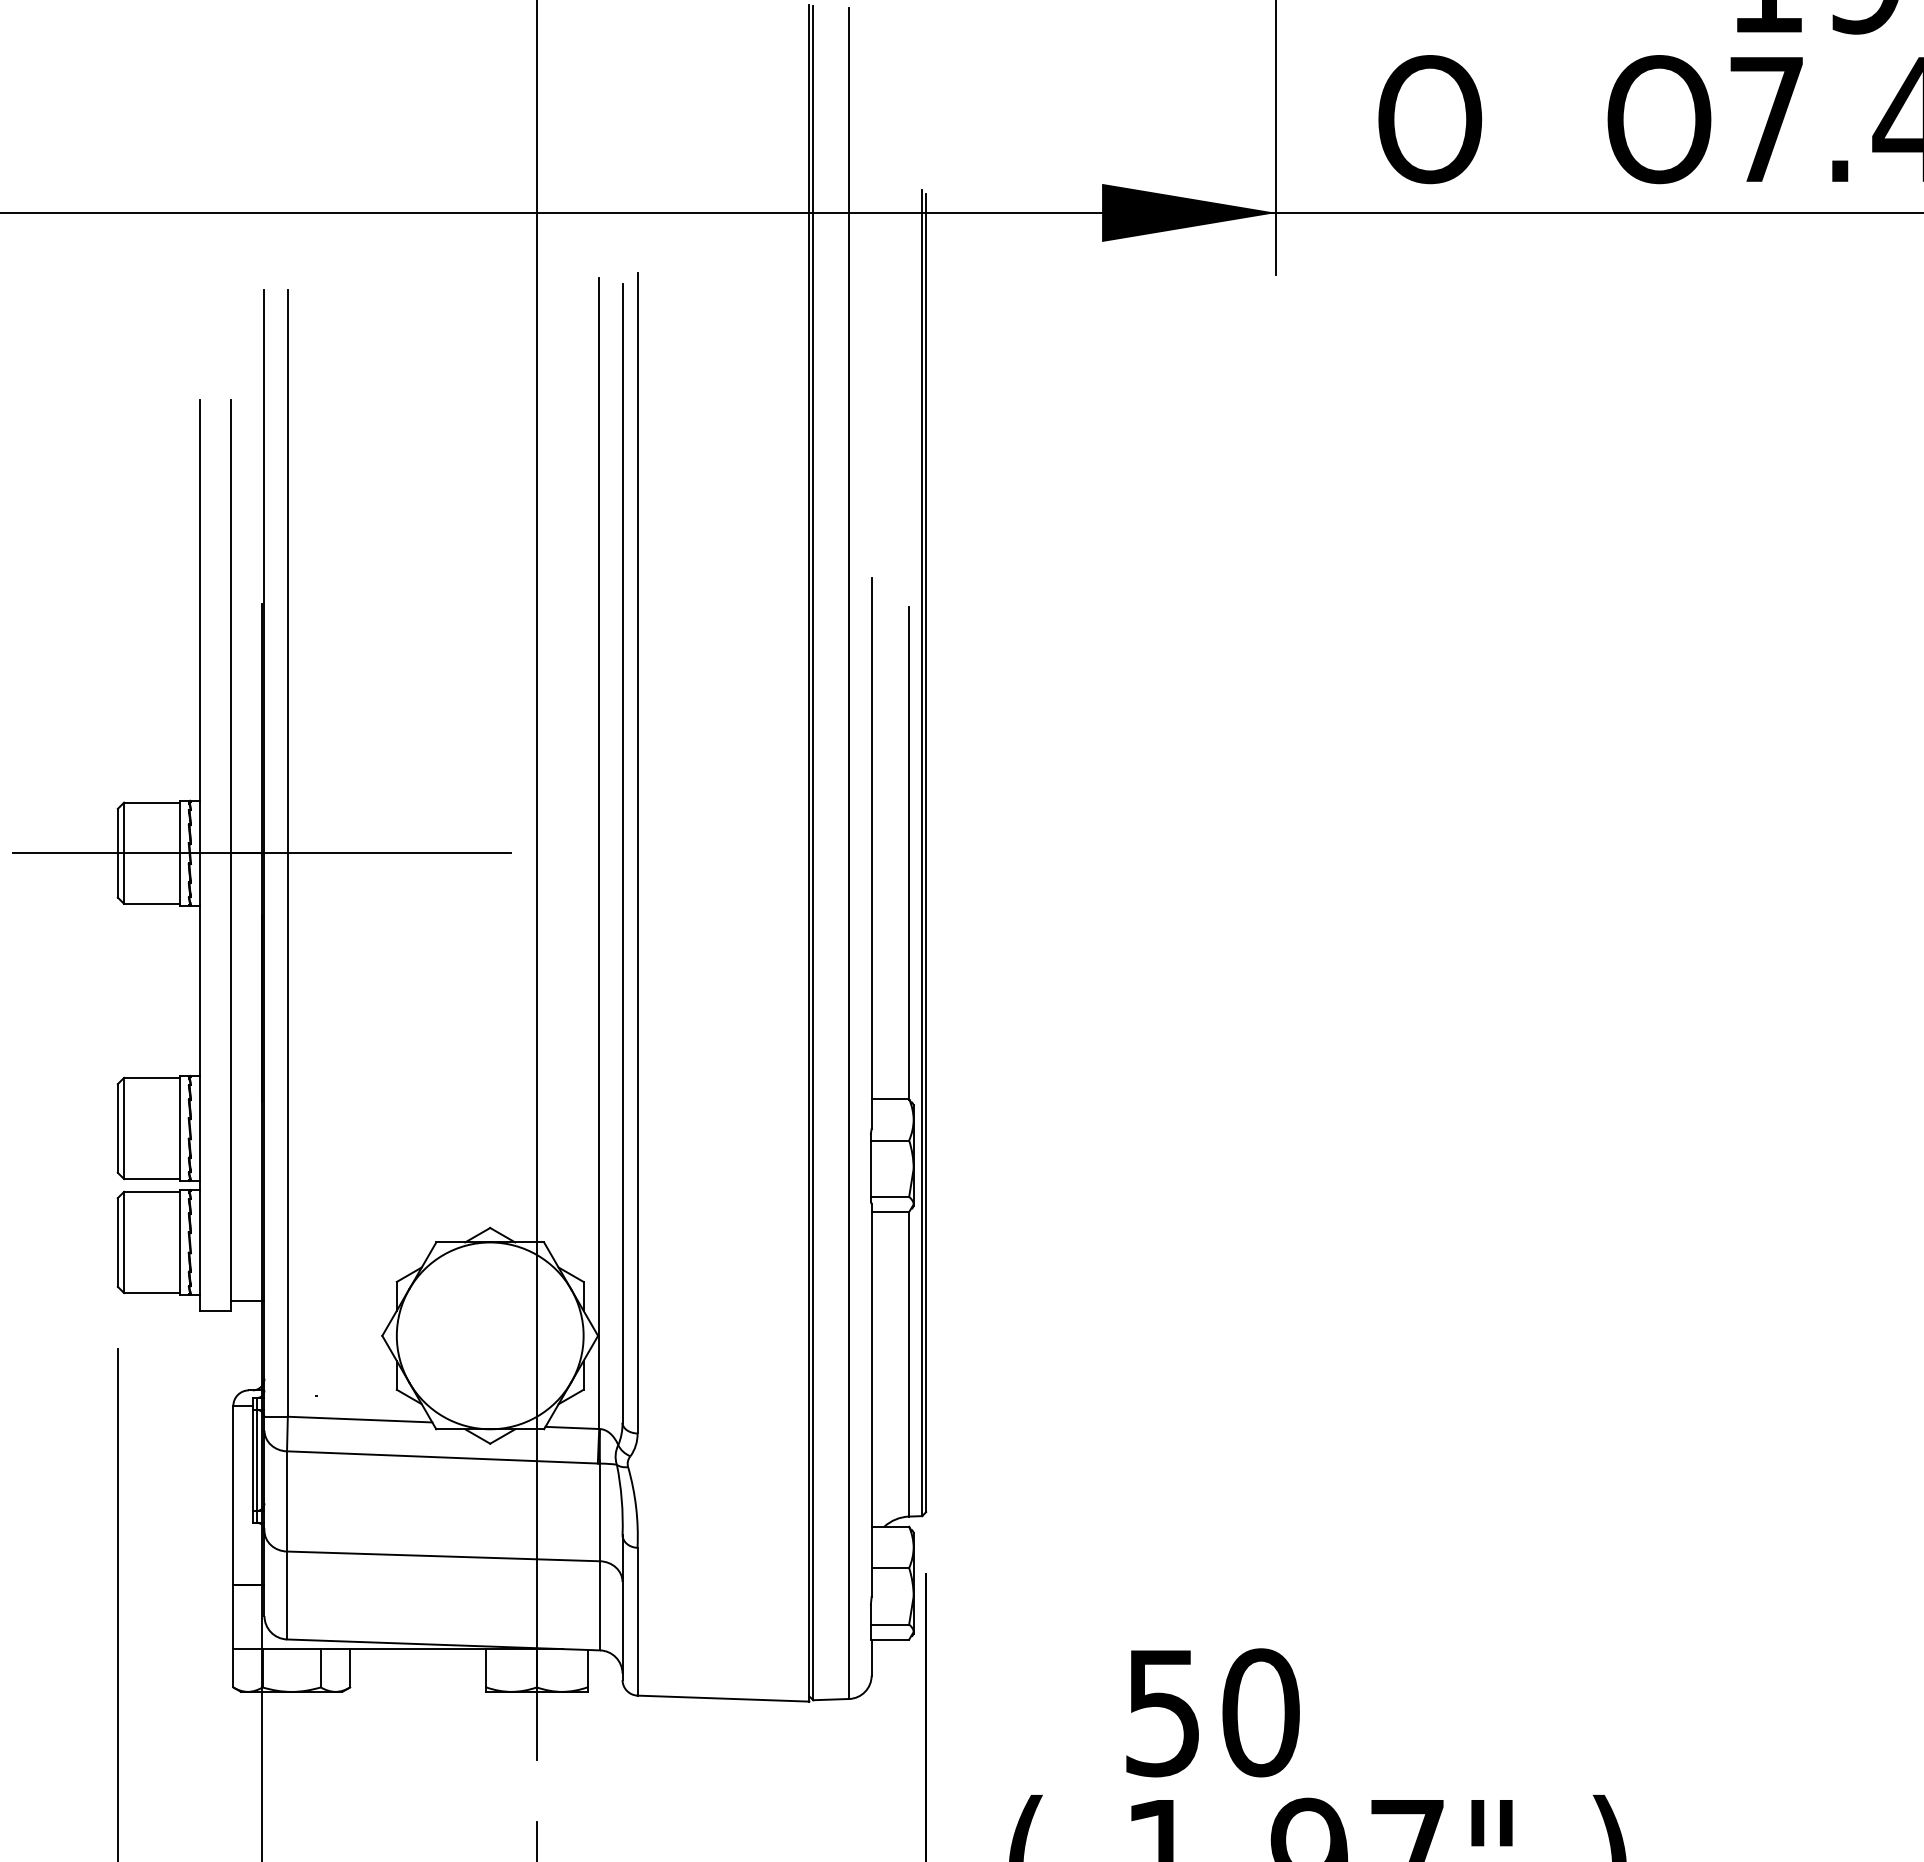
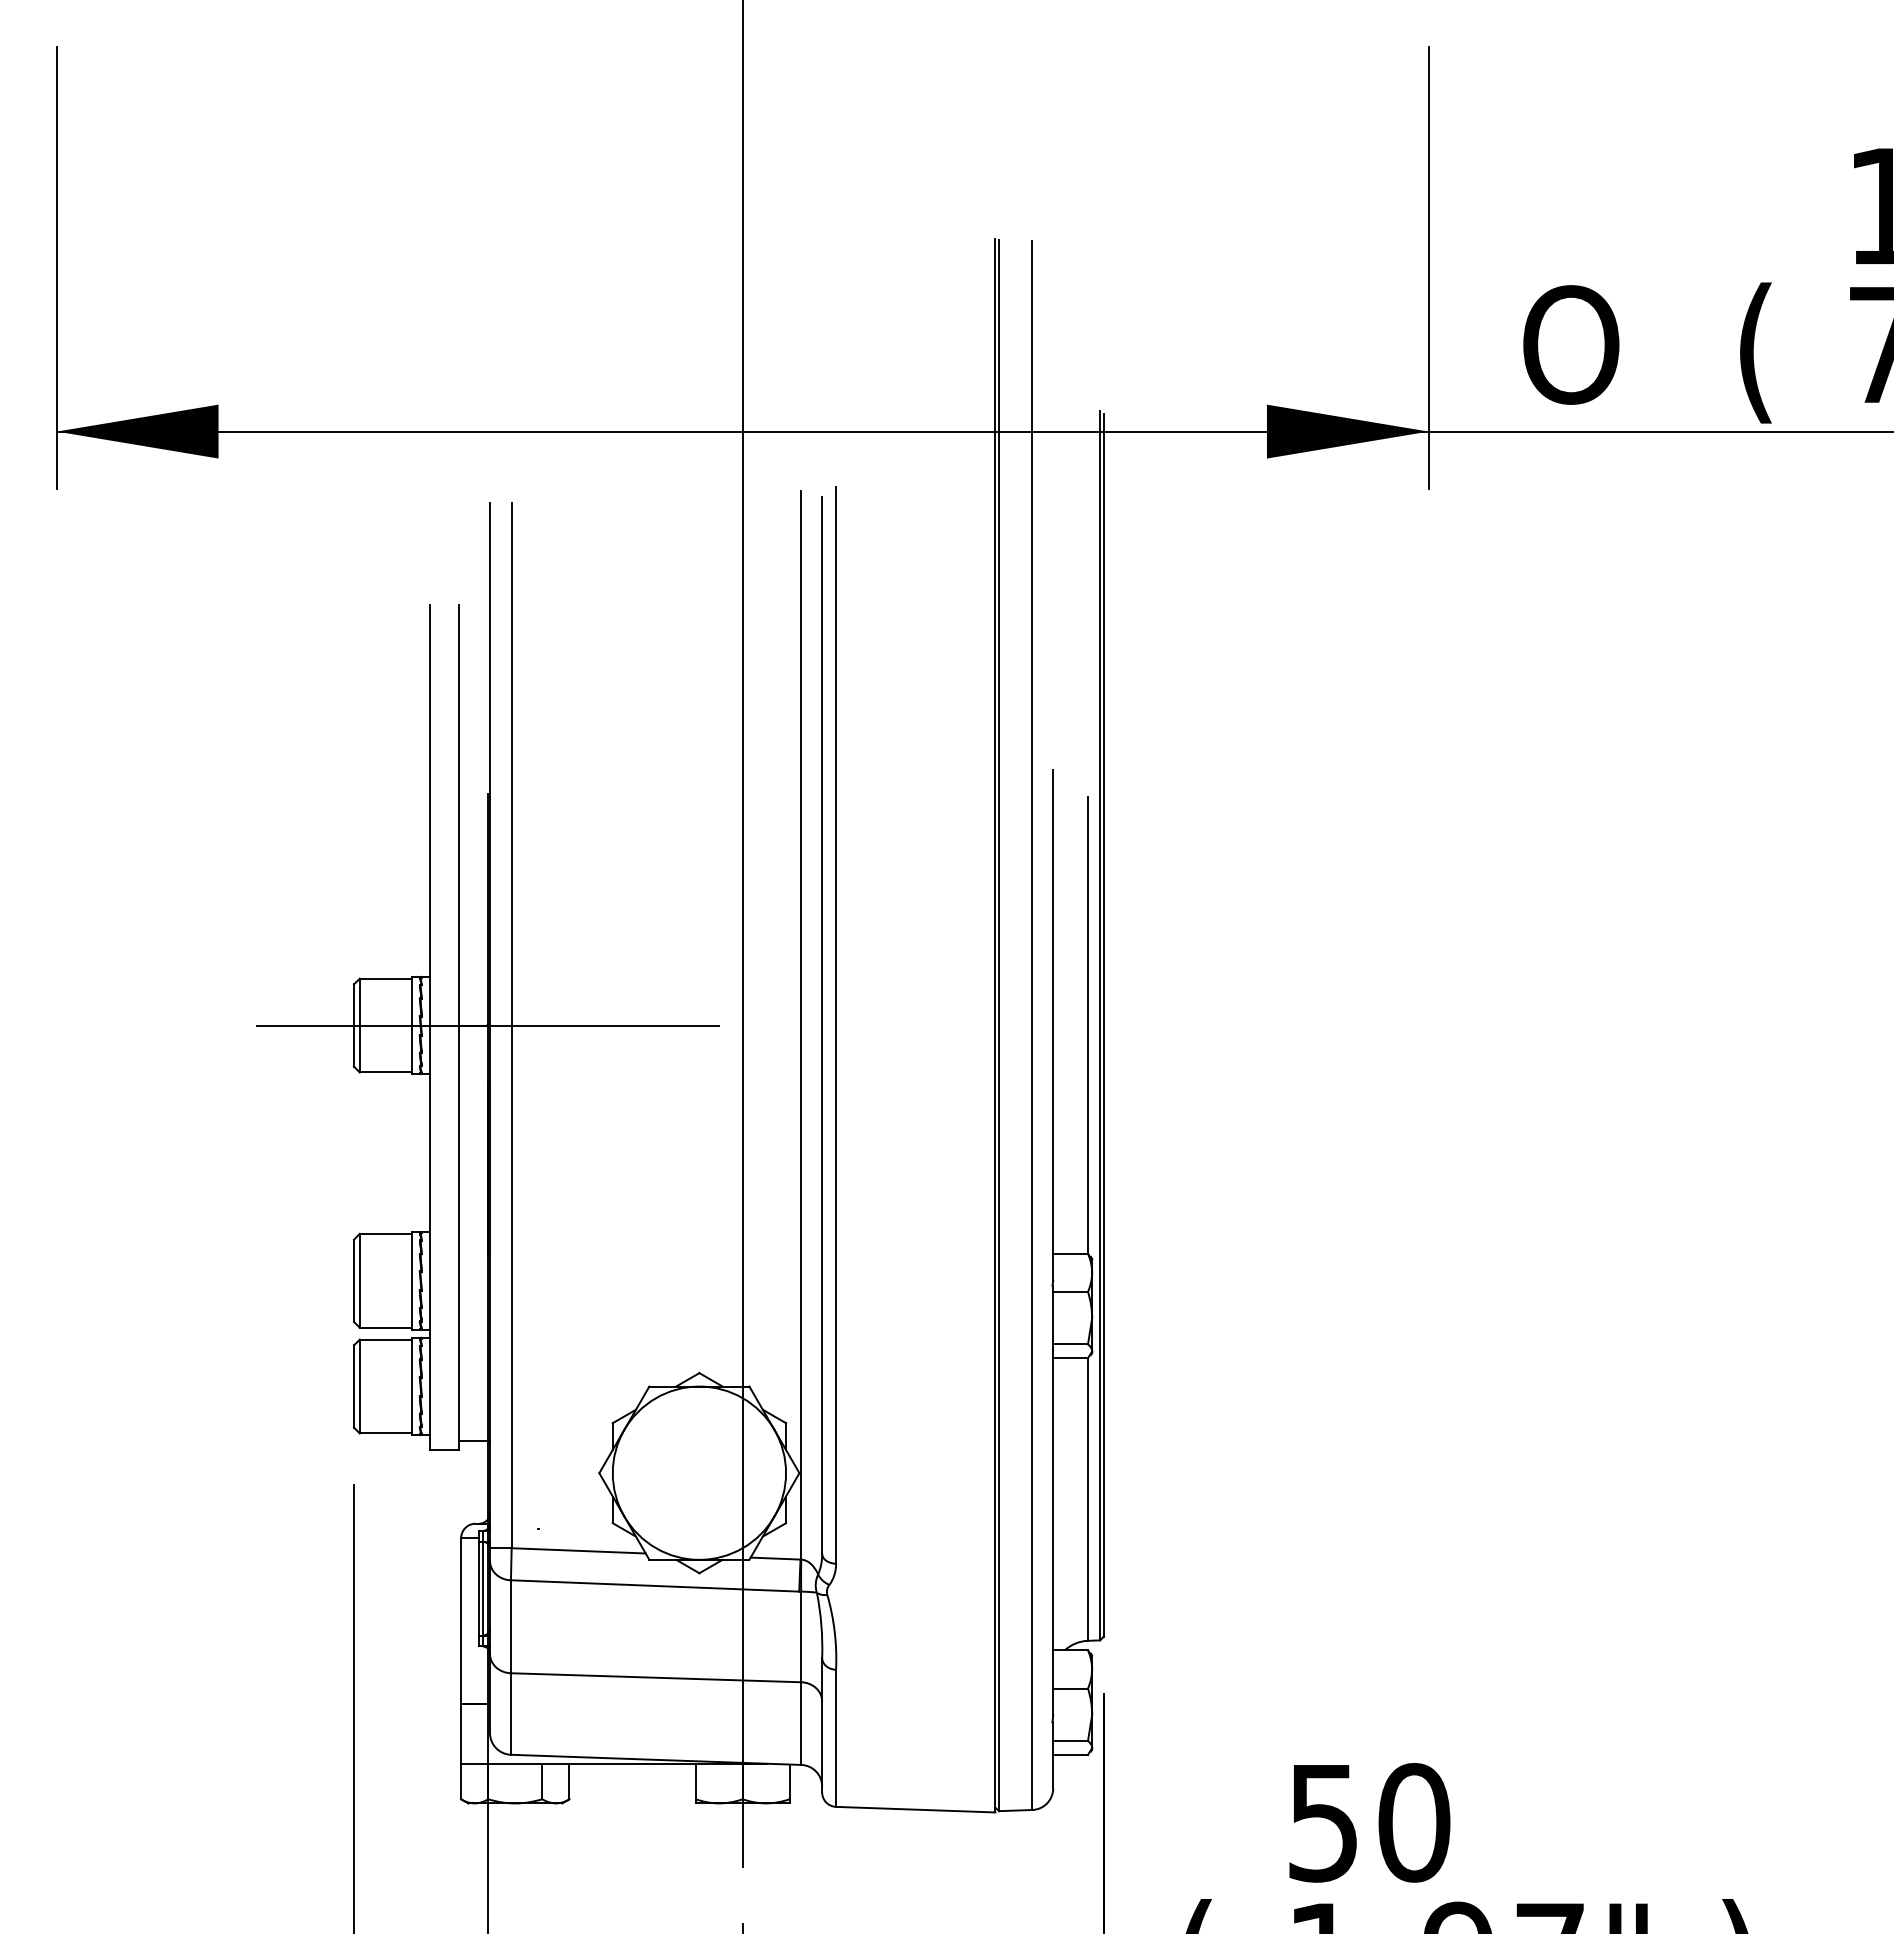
text: (1658, 127) -> (1783, 352), O -> (

